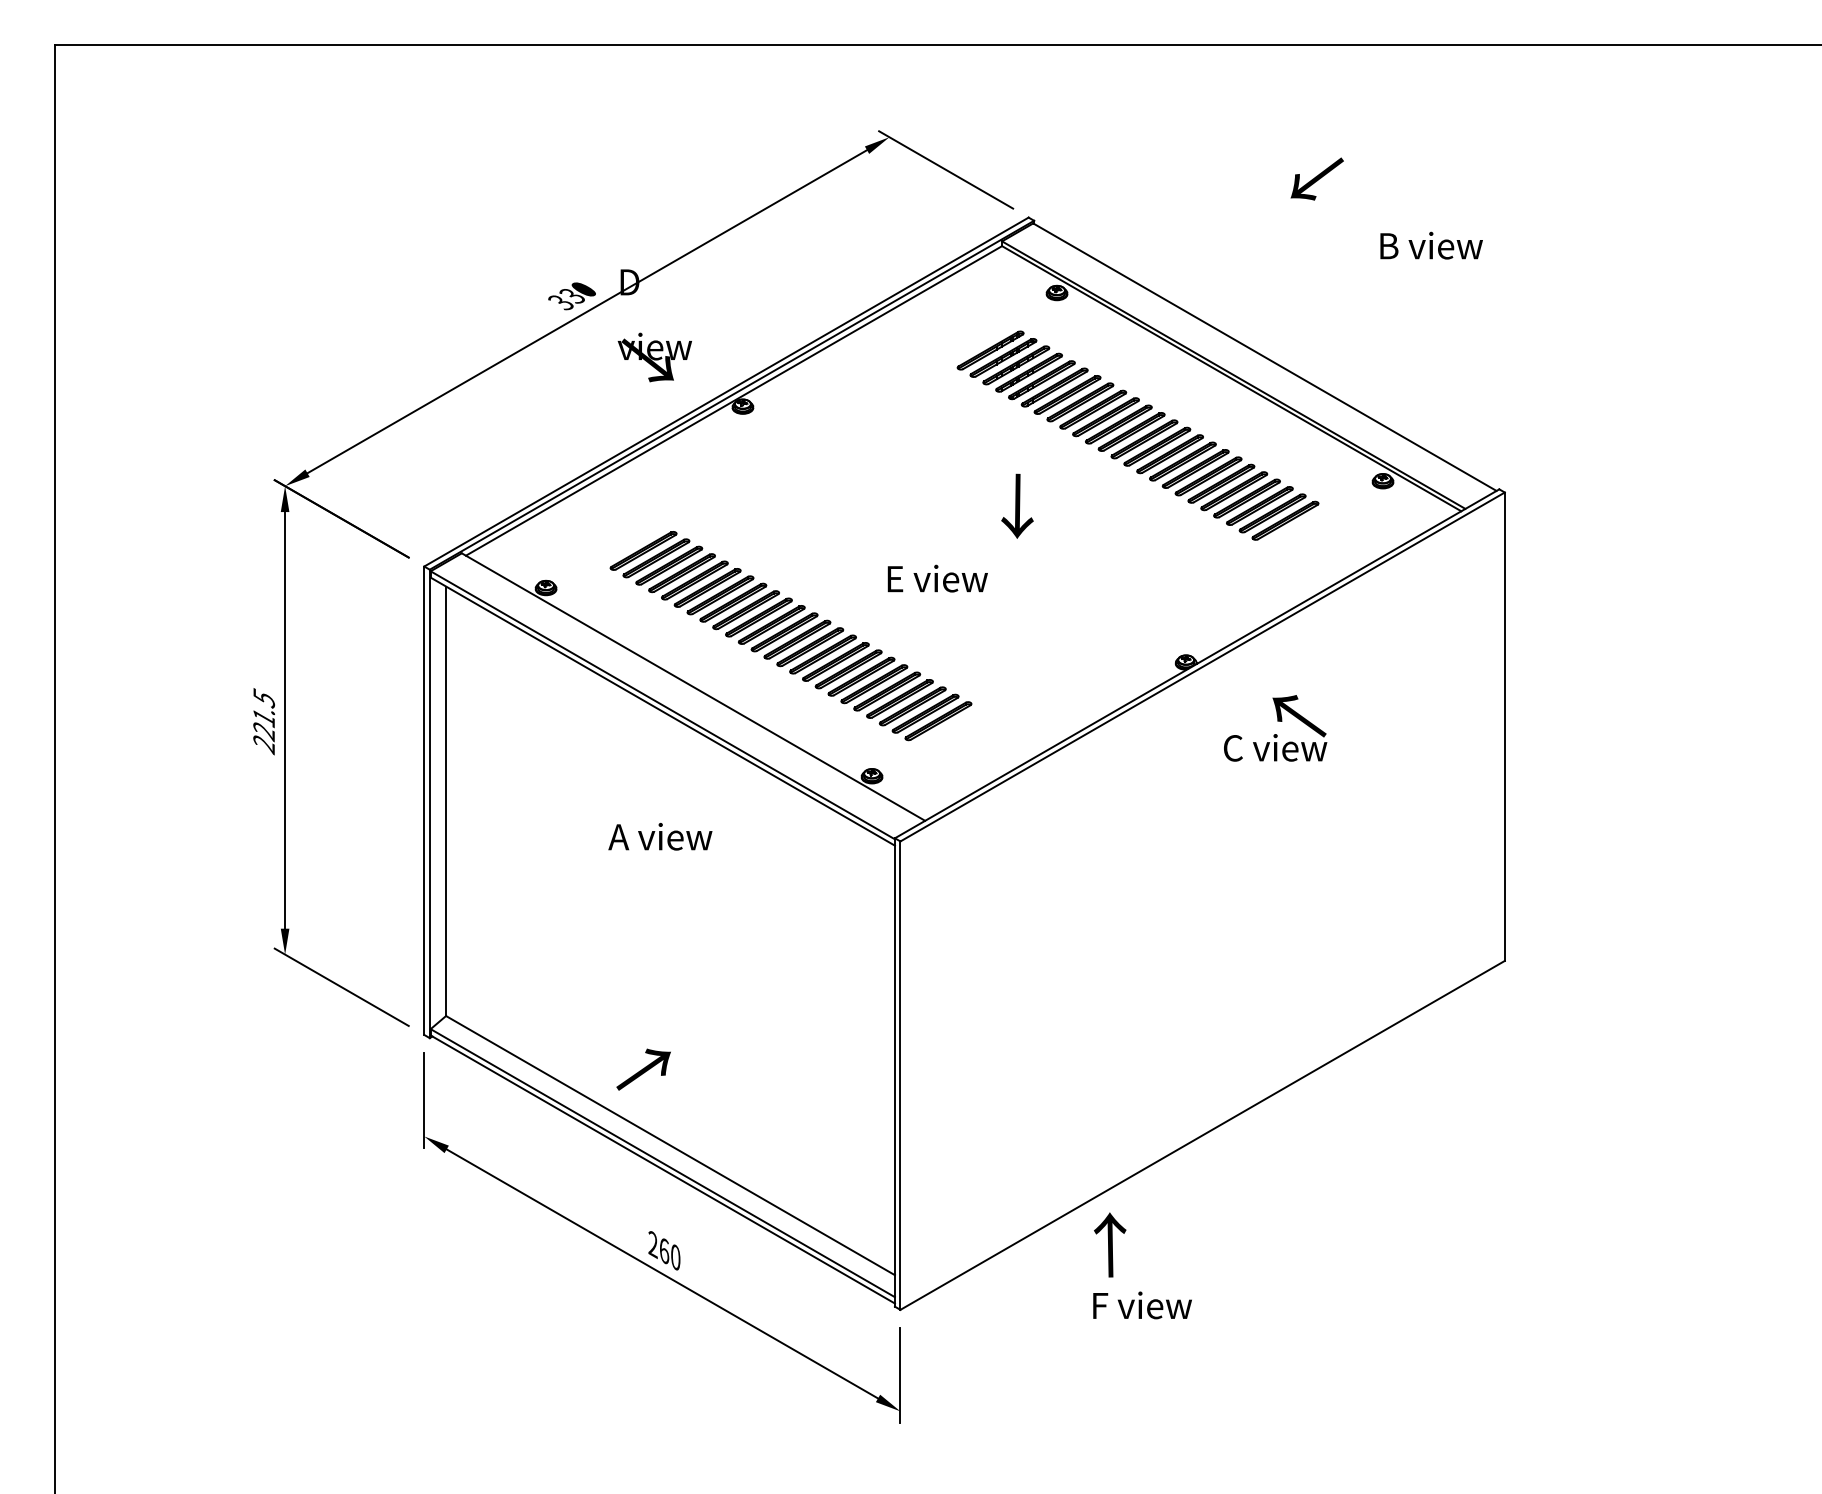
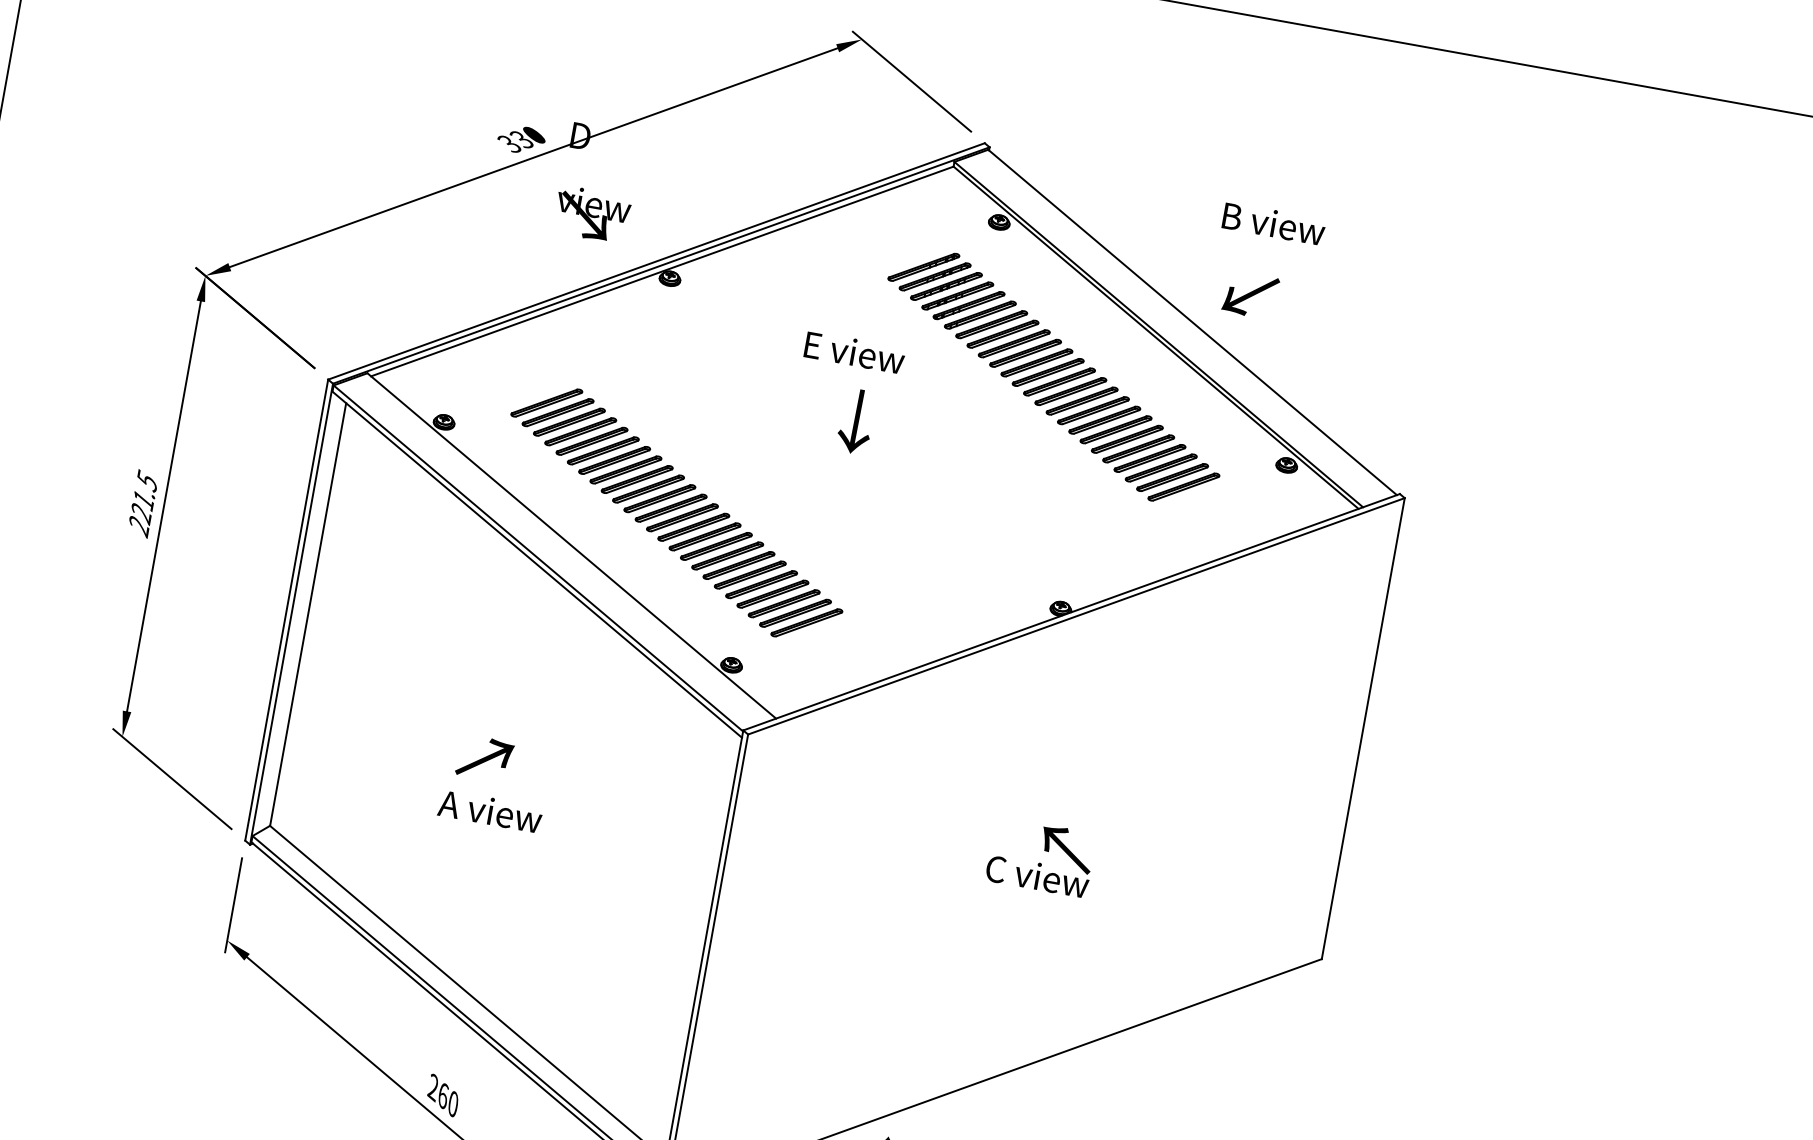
text: (1316, 178) -> (1250, 294), moved
text: (1431, 245) -> (1273, 223), moved
text: (1017, 505) -> (856, 420), moved
text: (937, 578) -> (854, 352), moved
text: (1275, 728) -> (1041, 857), moved
text: (660, 836) -> (490, 811), moved
text: (643, 1069) -> (484, 758), moved

